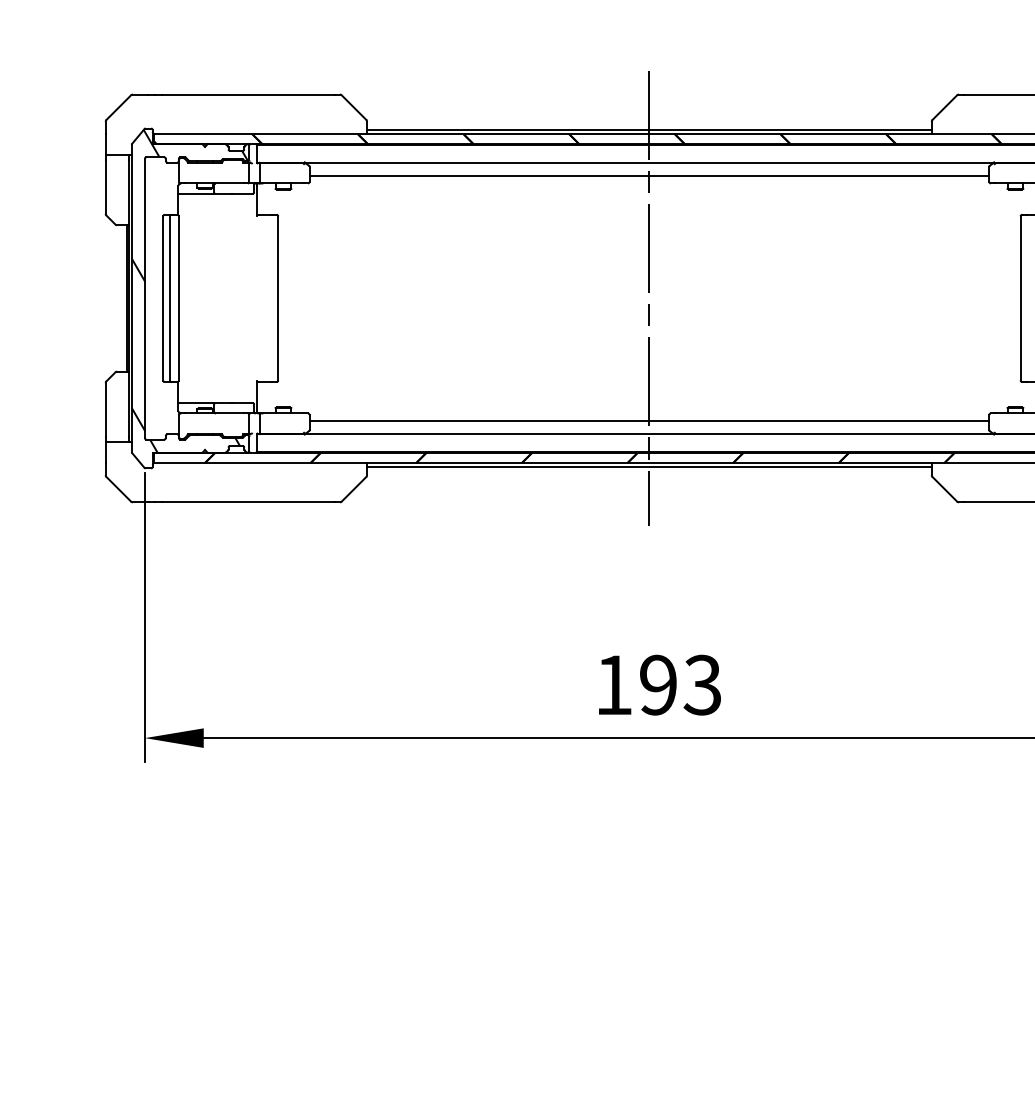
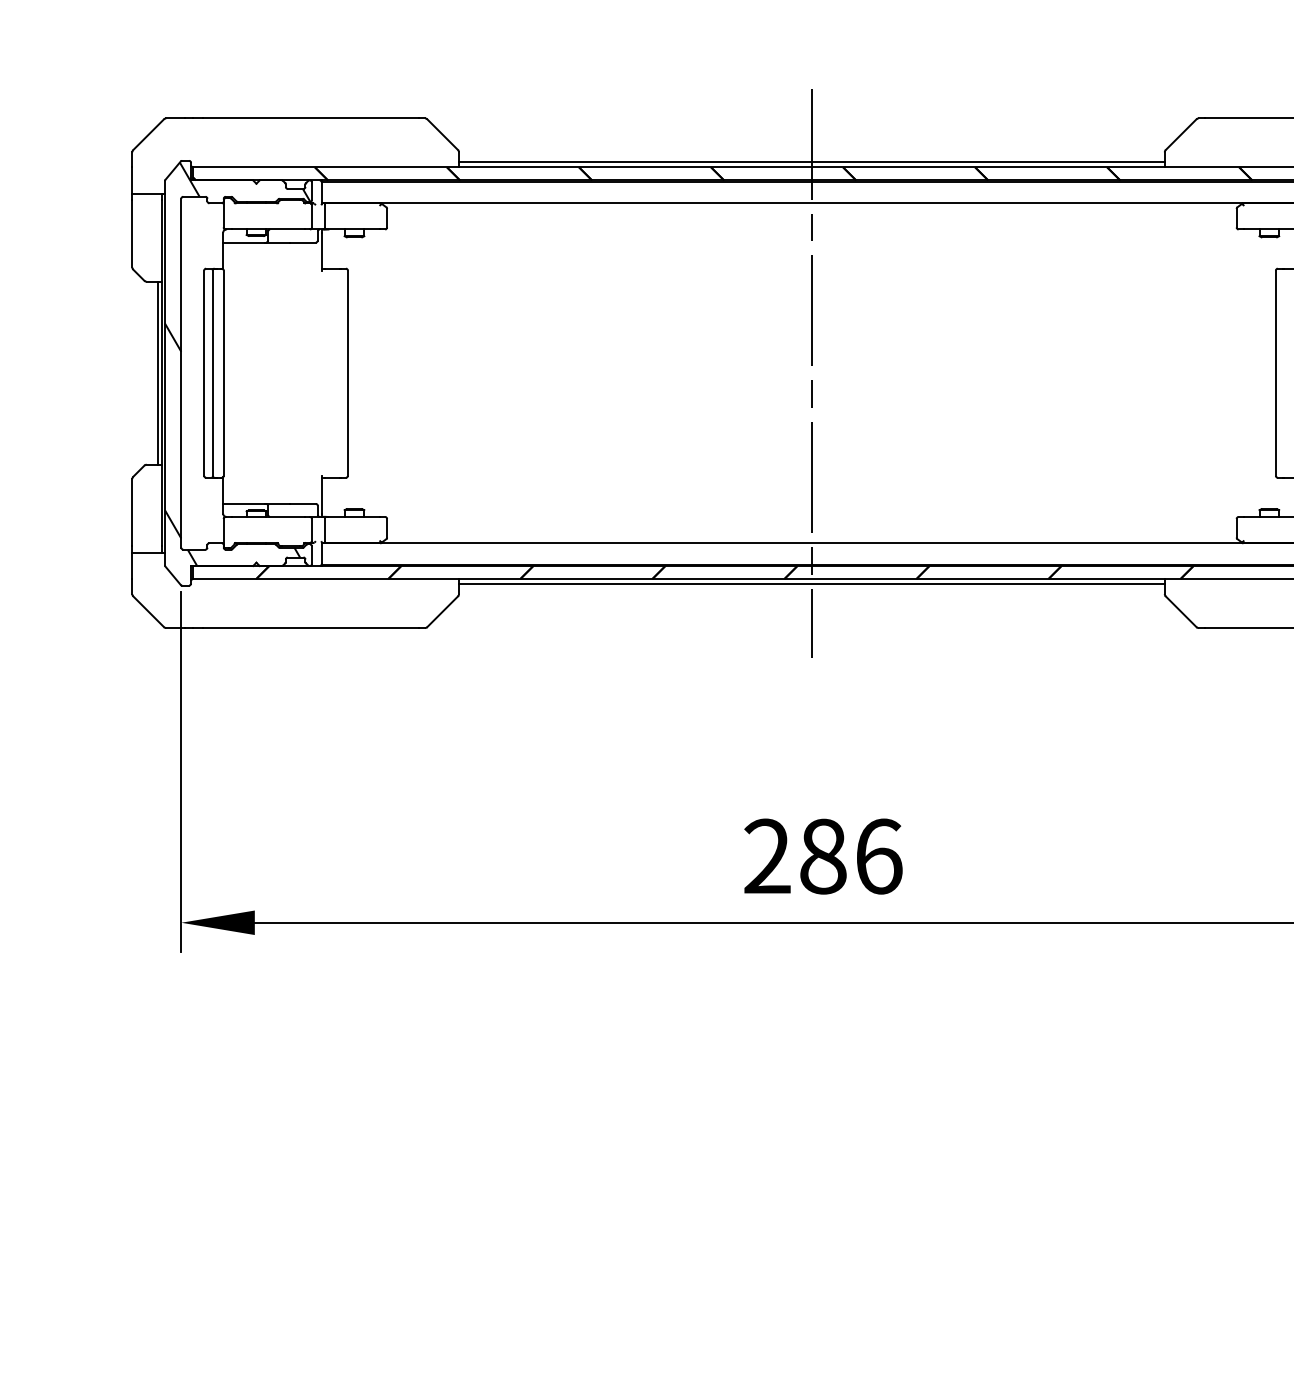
line: (649, 175) -> (811, 219), removed
line: (649, 421) -> (811, 527), removed
text: (658, 684) -> (823, 855), 193 -> 286

